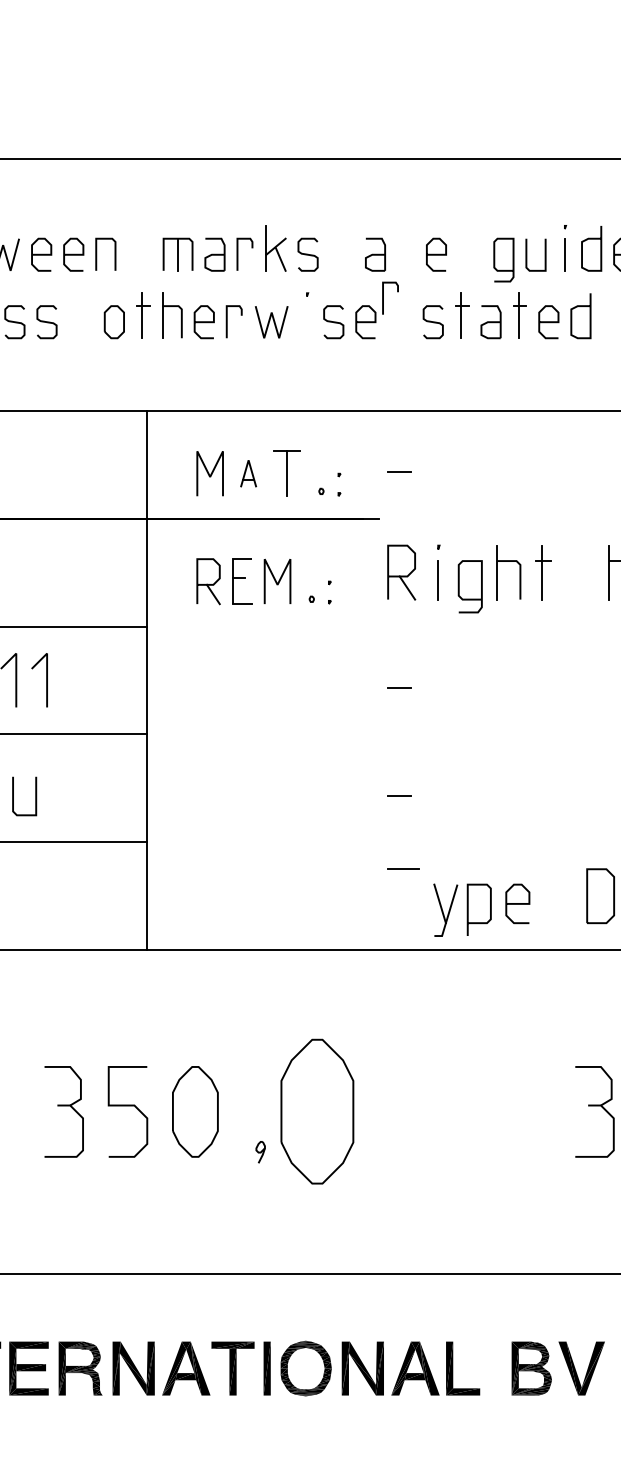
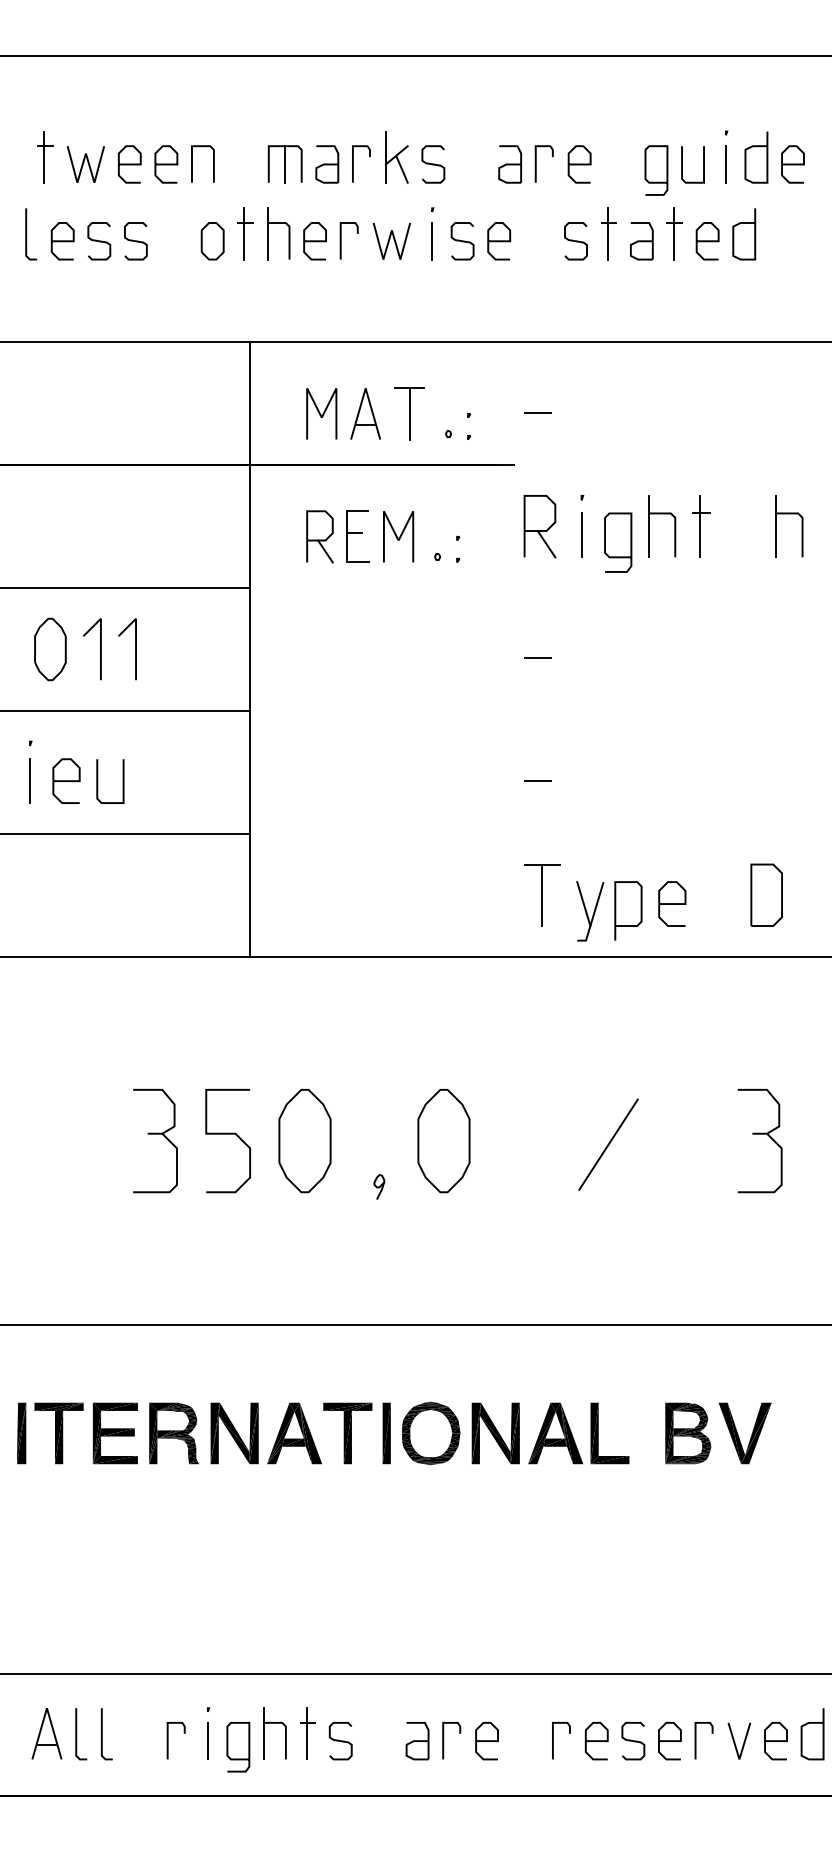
line: (383, 297) -> (536, 163), moved
line: (307, 321) -> (432, 240), added
part: (248, 473) -> (365, 413), size x1.67
line: (403, 896) -> (542, 895), added
part: (316, 1112) -> (443, 1141), size x0.62
line: (461, 1114) -> (608, 1144), added

